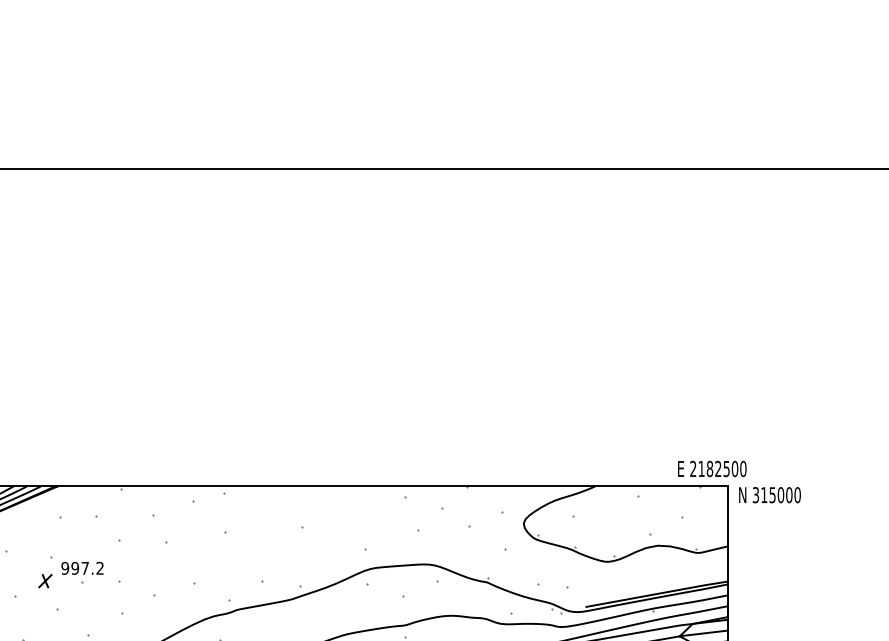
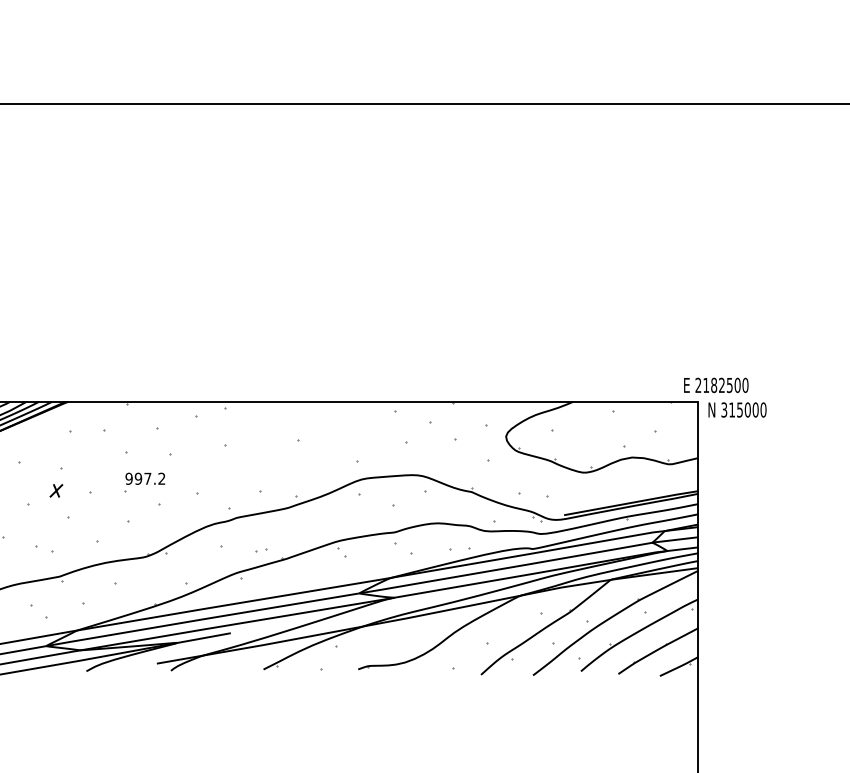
text: (712, 469) -> (716, 385), moved
text: (82, 568) -> (145, 478), moved

